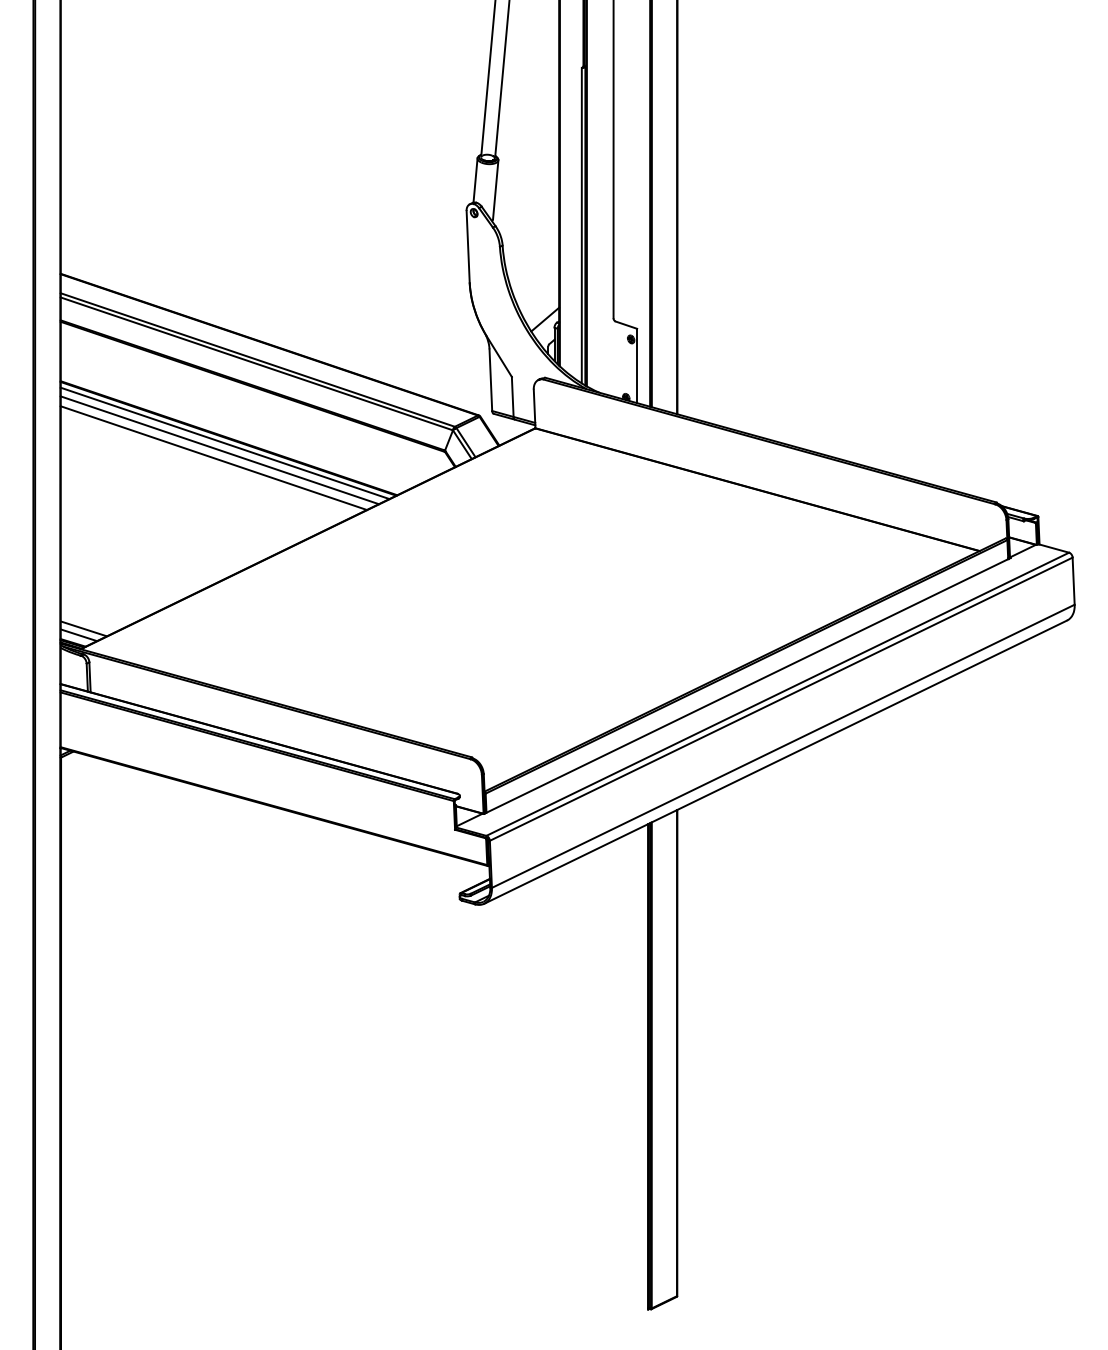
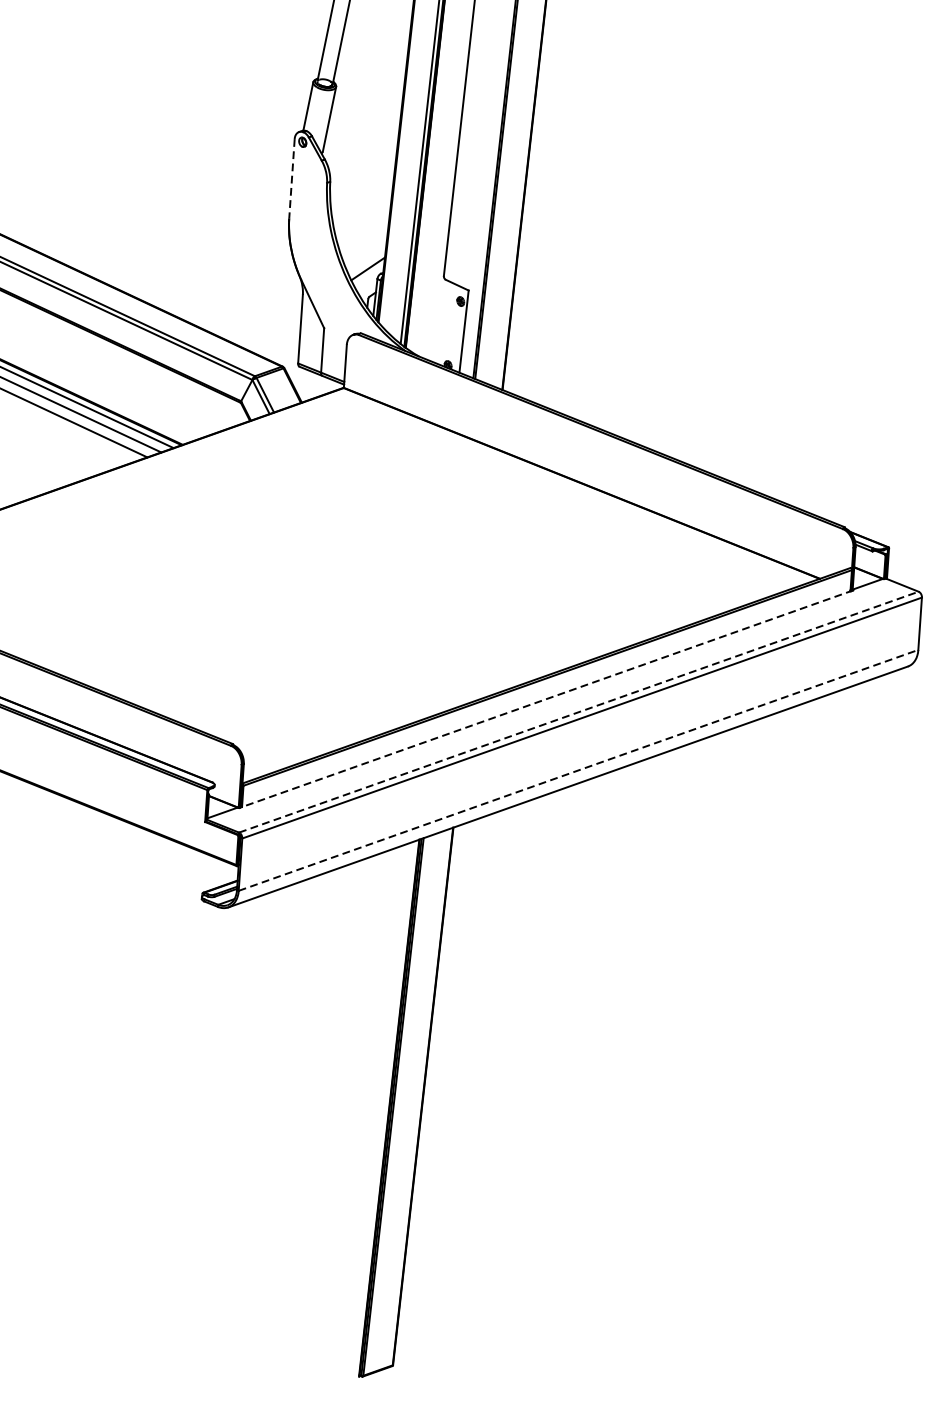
line: (468, 246) -> (292, 178), solid -> dashed
line: (747, 685) -> (546, 698), solid -> dashed
line: (777, 694) -> (578, 712), solid -> dashed
line: (783, 746) -> (578, 770), solid -> dashed

